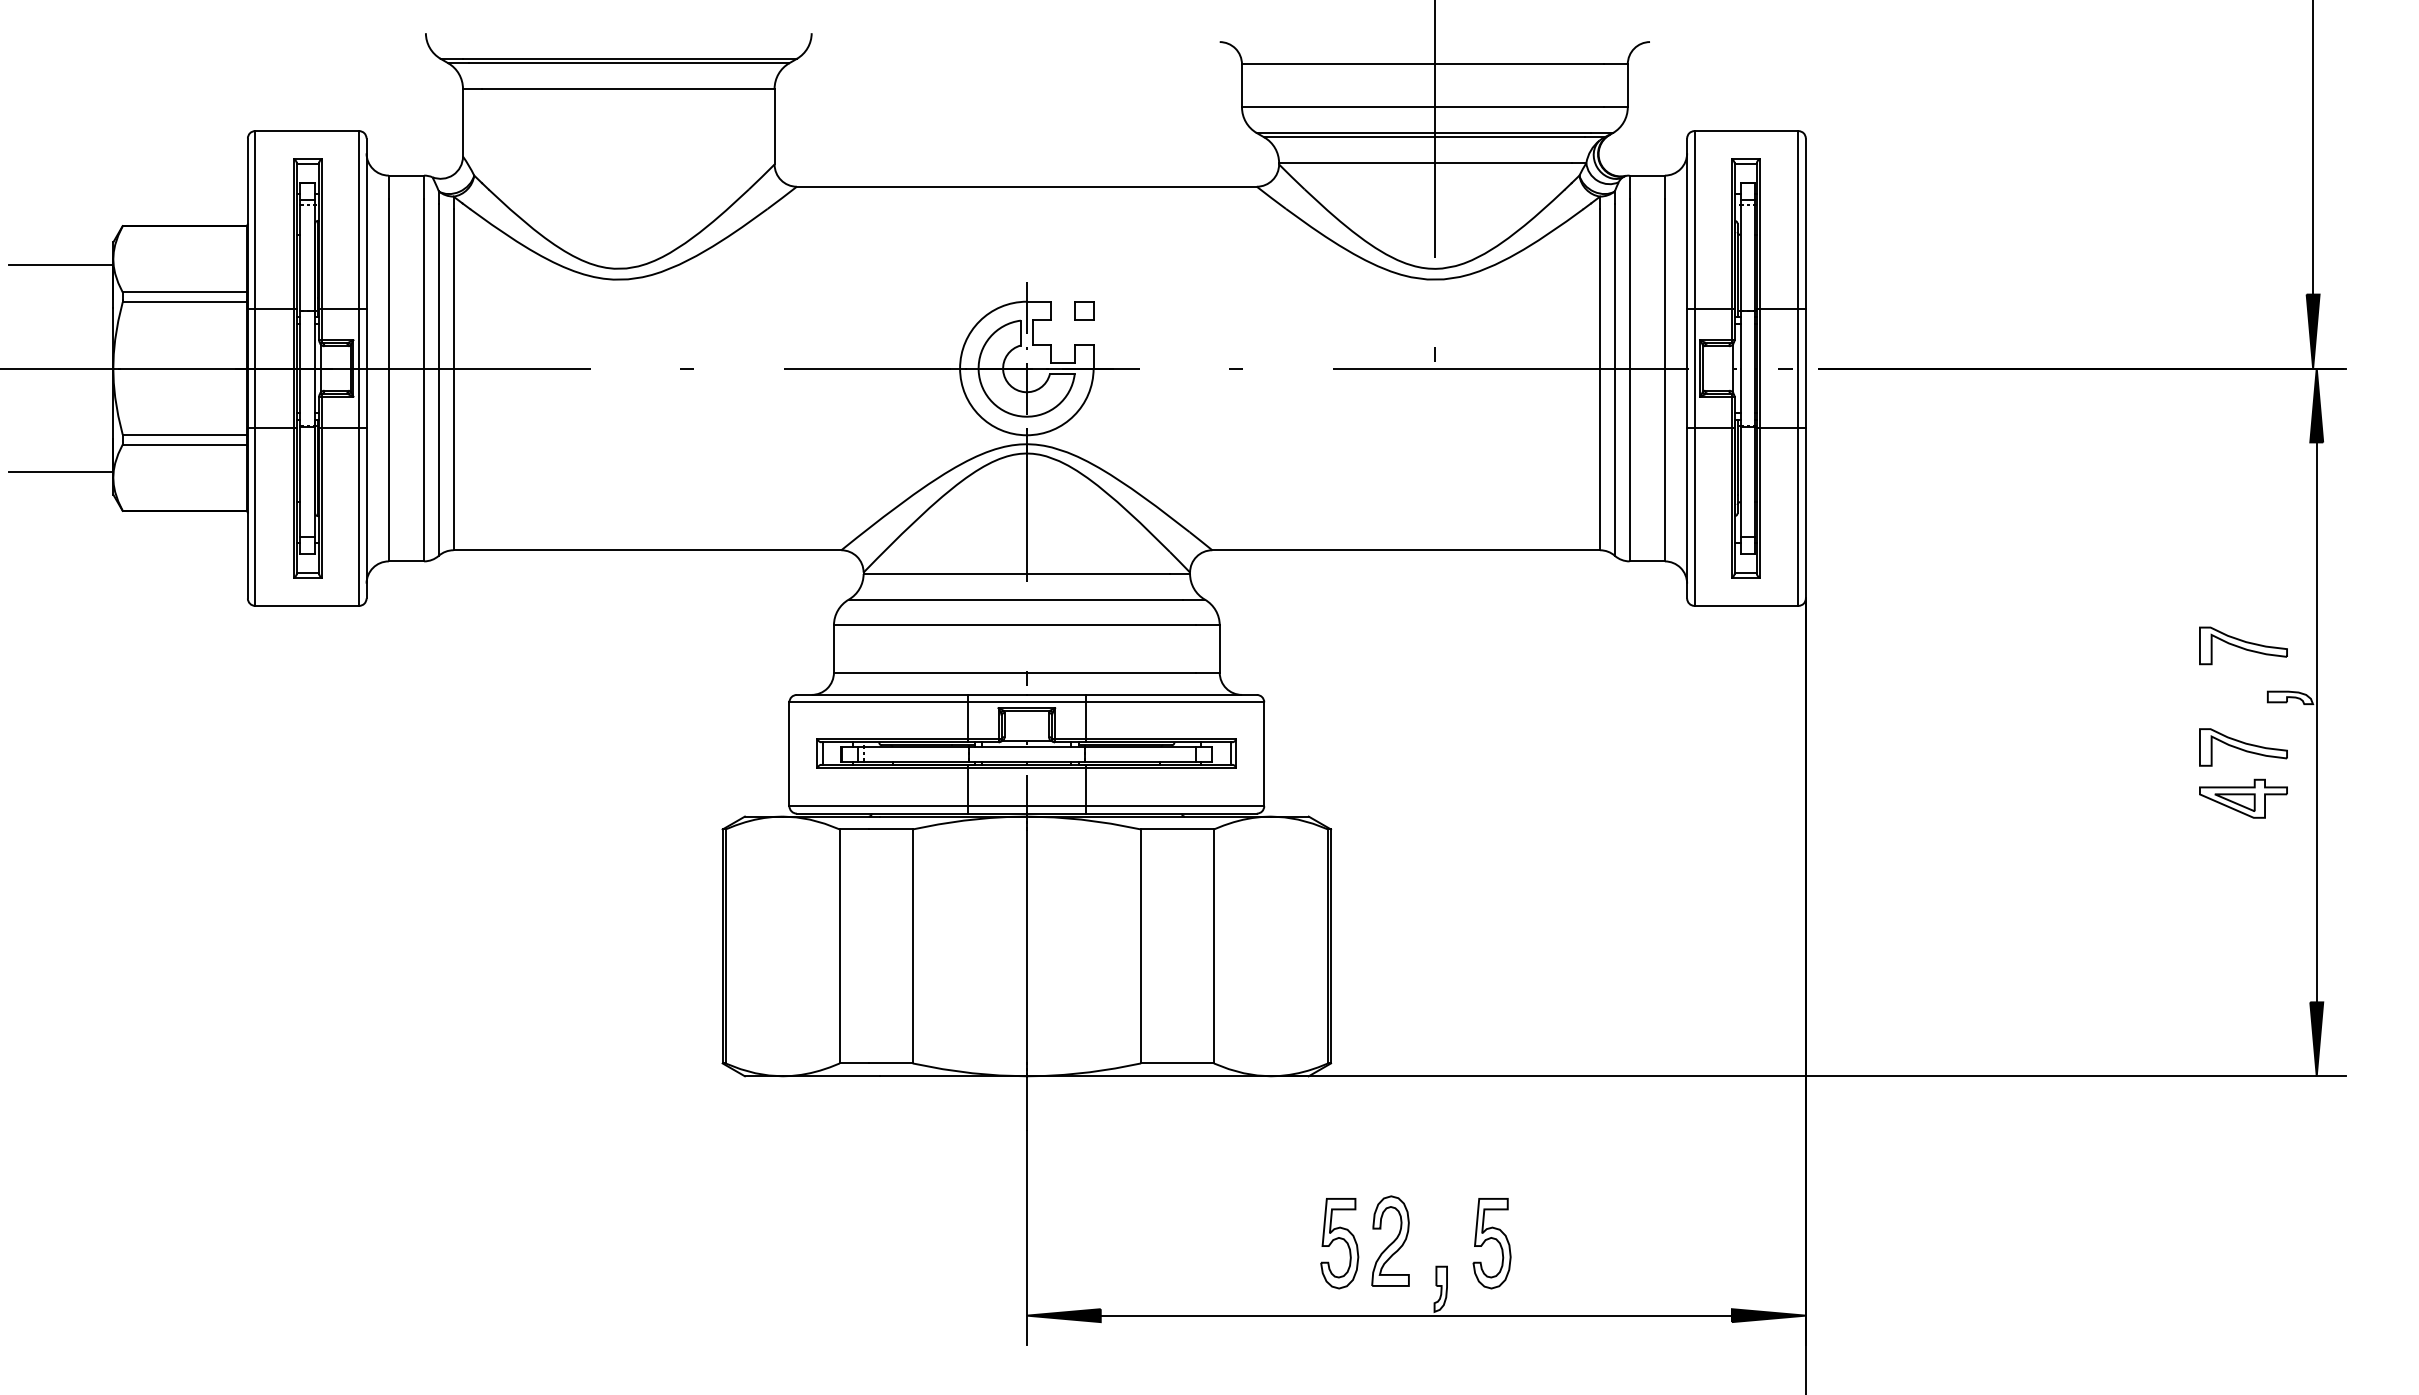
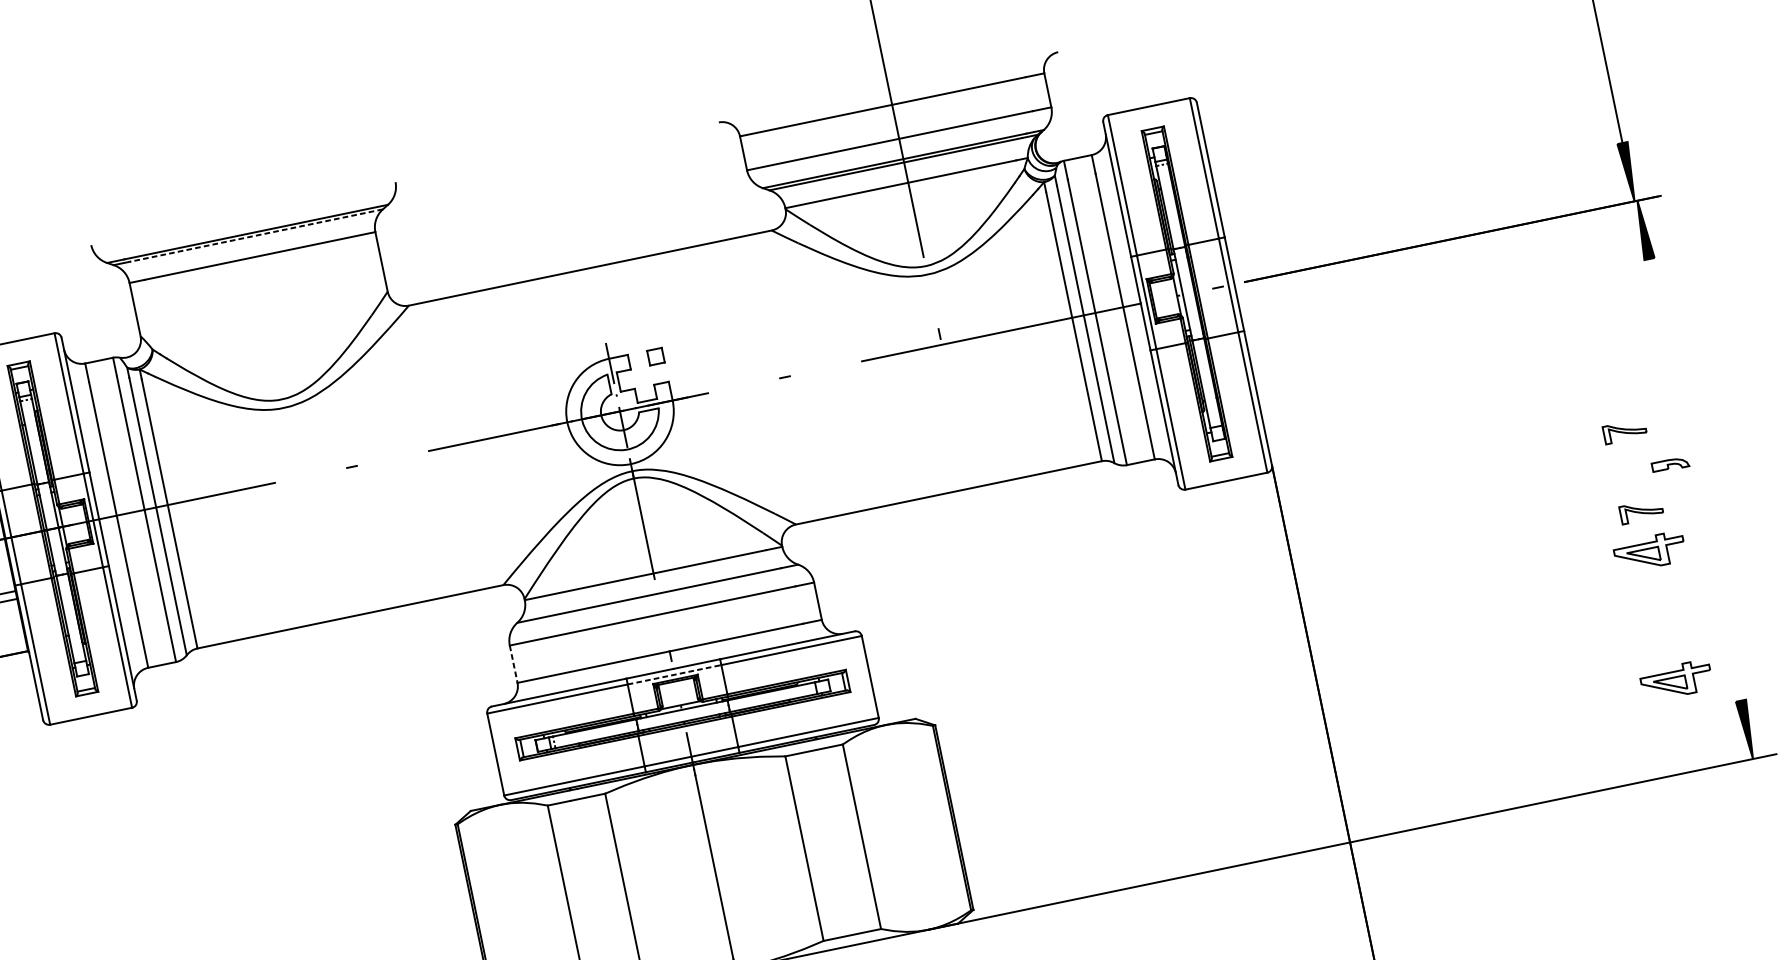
line: (628, 63) -> (255, 235), solid -> dashed
part: (2243, 645) -> (1624, 431), size x0.6
line: (833, 649) -> (513, 664), solid -> dashed
line: (1027, 702) -> (675, 674), solid -> dashed
line: (2316, 722) -> (1695, 480), removed
part: (2243, 747) -> (1641, 511), size x0.6
part: (2243, 961) -> (1676, 680), added

